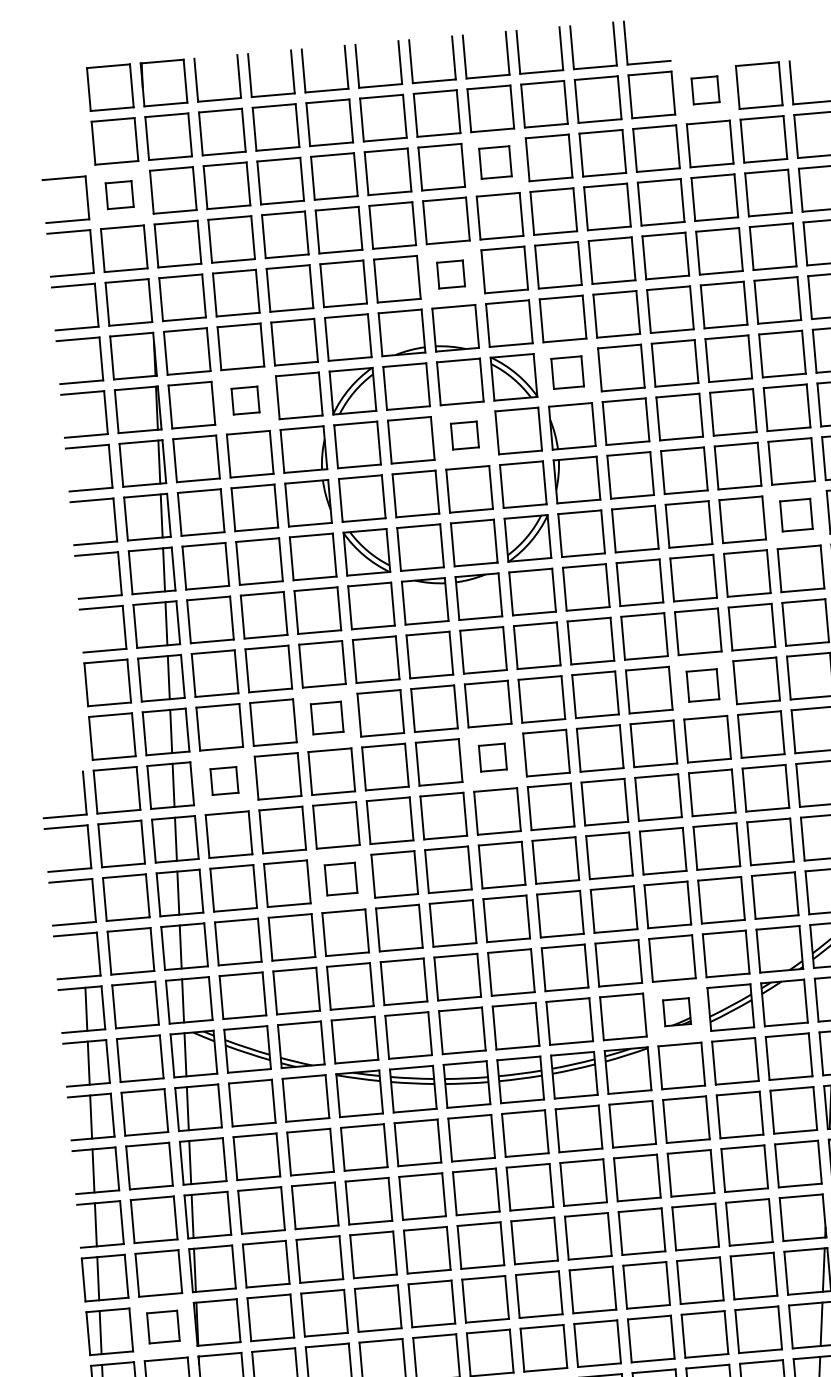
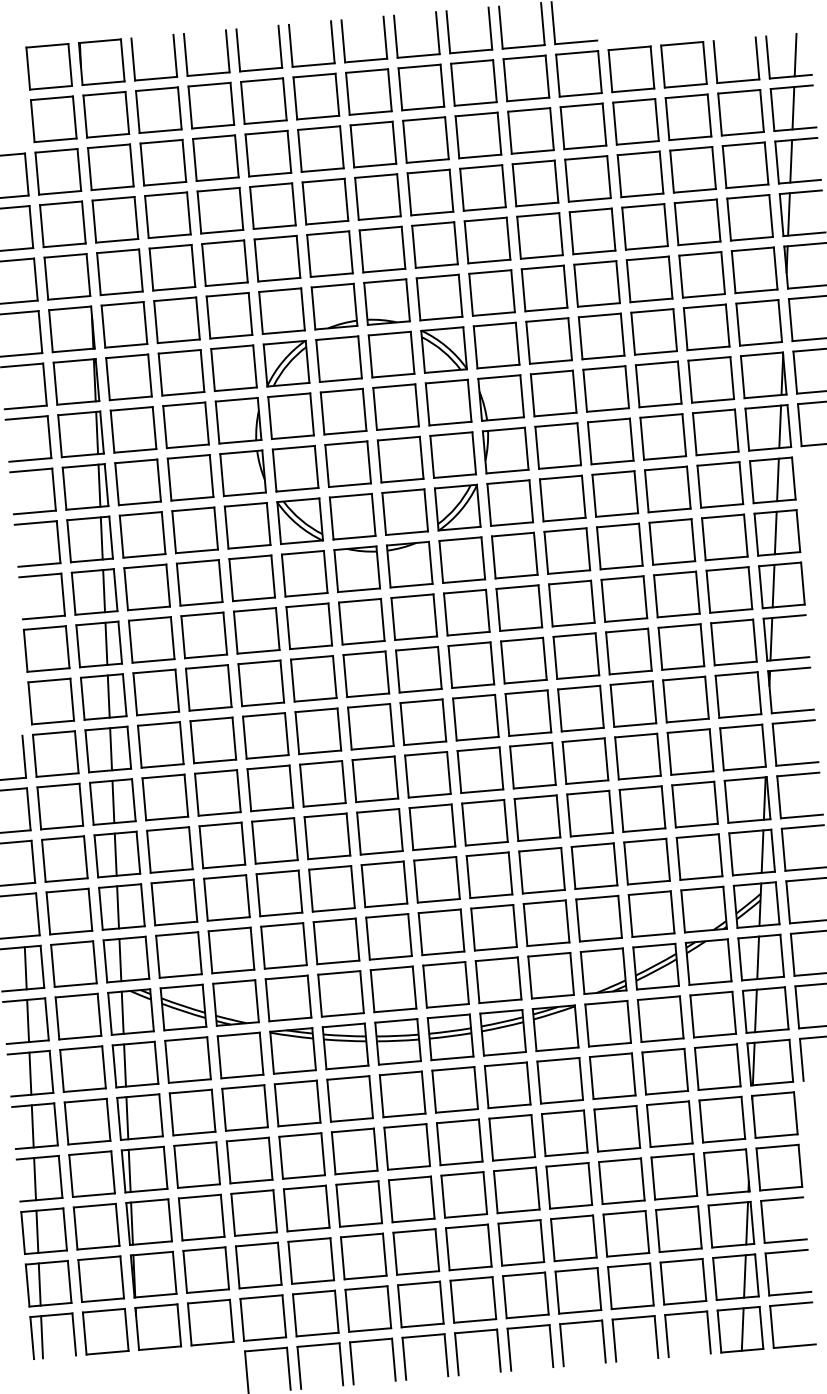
part: (705, 90) -> (631, 69), size x1.67
part: (495, 162) -> (425, 139), size x1.43
part: (119, 194) -> (58, 171), size x1.67
part: (451, 274) -> (382, 249), size x1.67
part: (567, 372) -> (496, 345), size x1.43
part: (245, 400) -> (181, 372), size x1.67
part: (464, 434) -> (395, 406), size x1.67
part: (796, 514) -> (720, 484), size x1.43
part: (702, 685) -> (628, 651), size x1.43
part: (327, 718) -> (261, 683), size x1.43
part: (492, 757) -> (423, 721), size x1.67
part: (224, 780) -> (160, 744), size x1.67
part: (340, 878) -> (274, 840), size x1.43
part: (676, 1011) -> (603, 970), size x1.67
part: (162, 1326) -> (100, 1278), size x1.43

